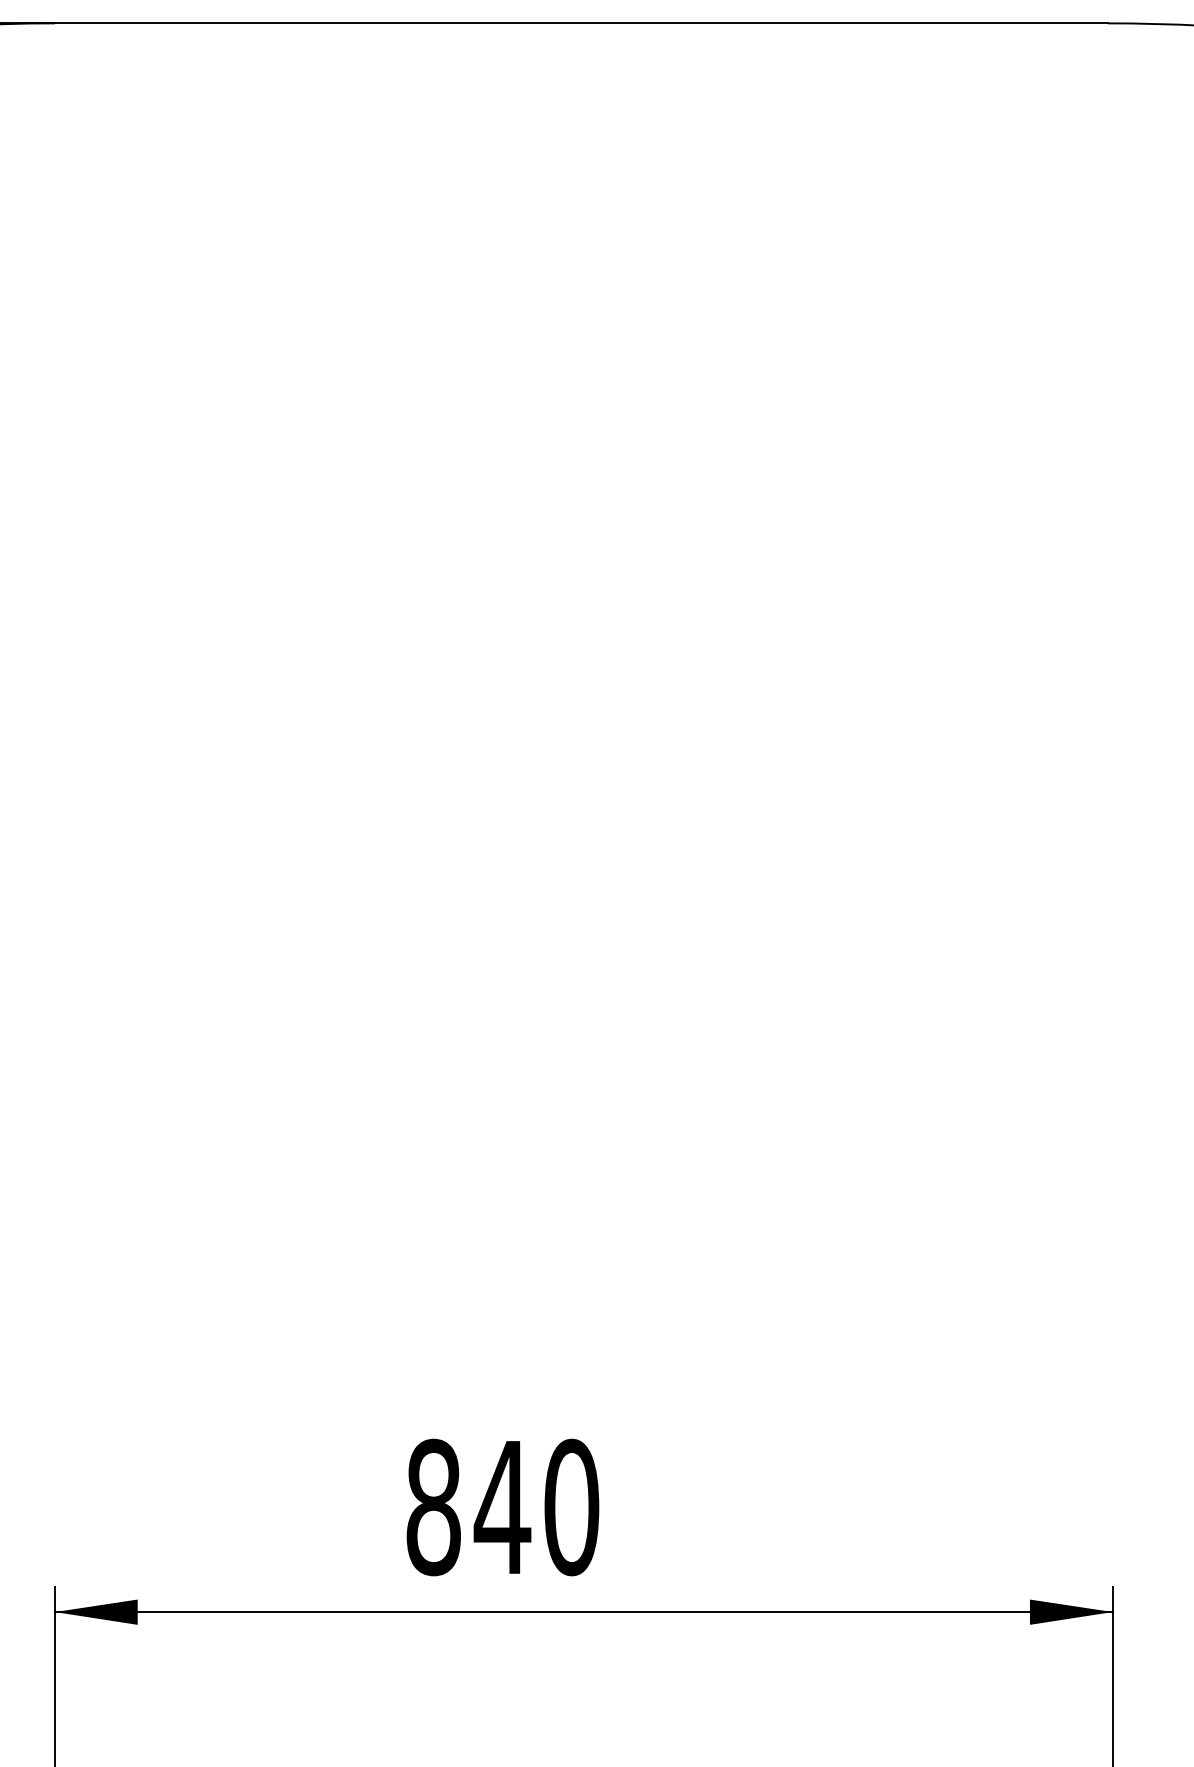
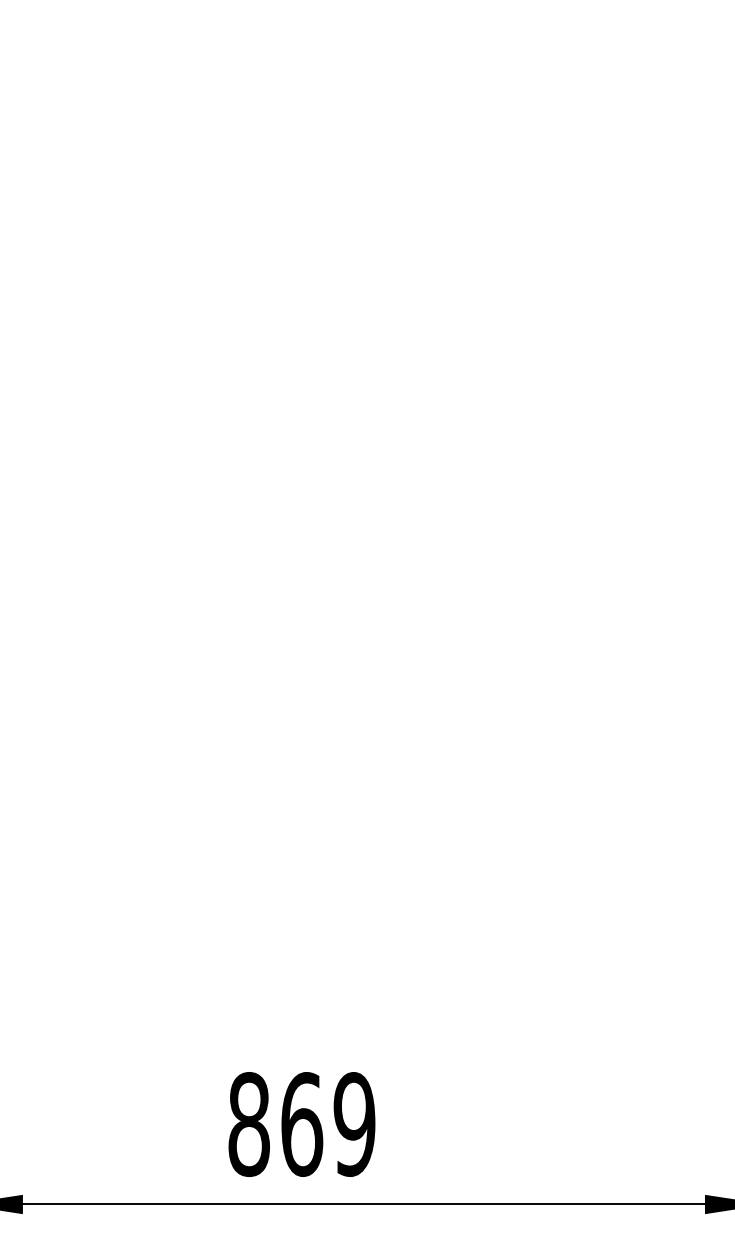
text: (536, 1507) -> (327, 1124), 840 -> 869

